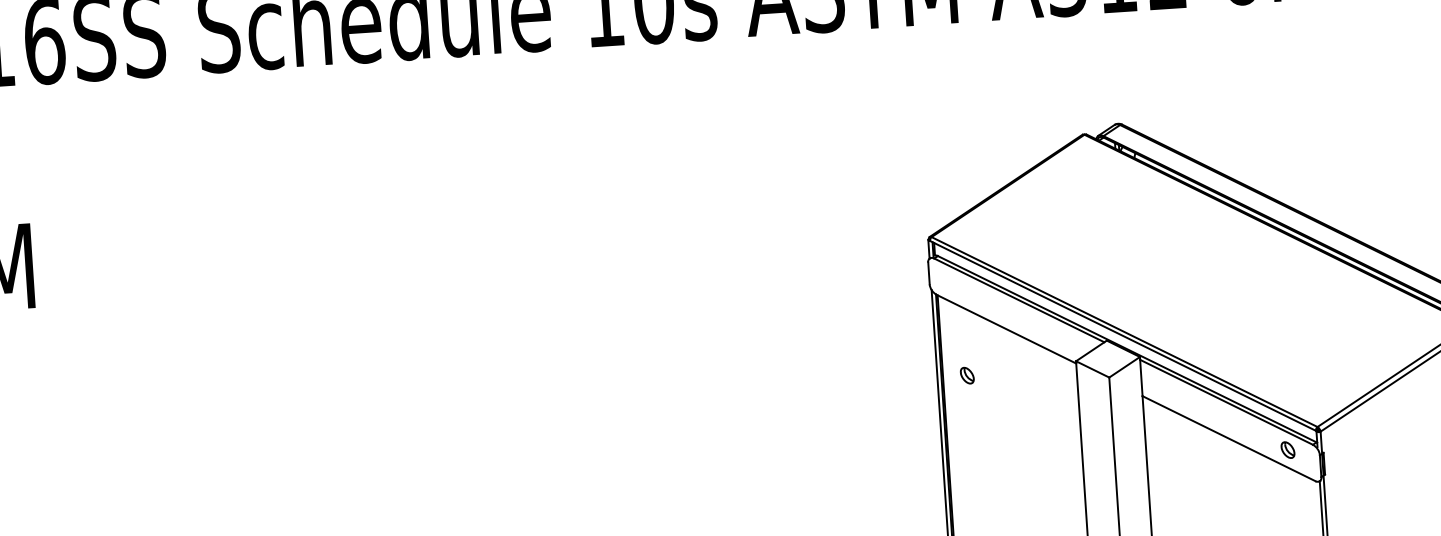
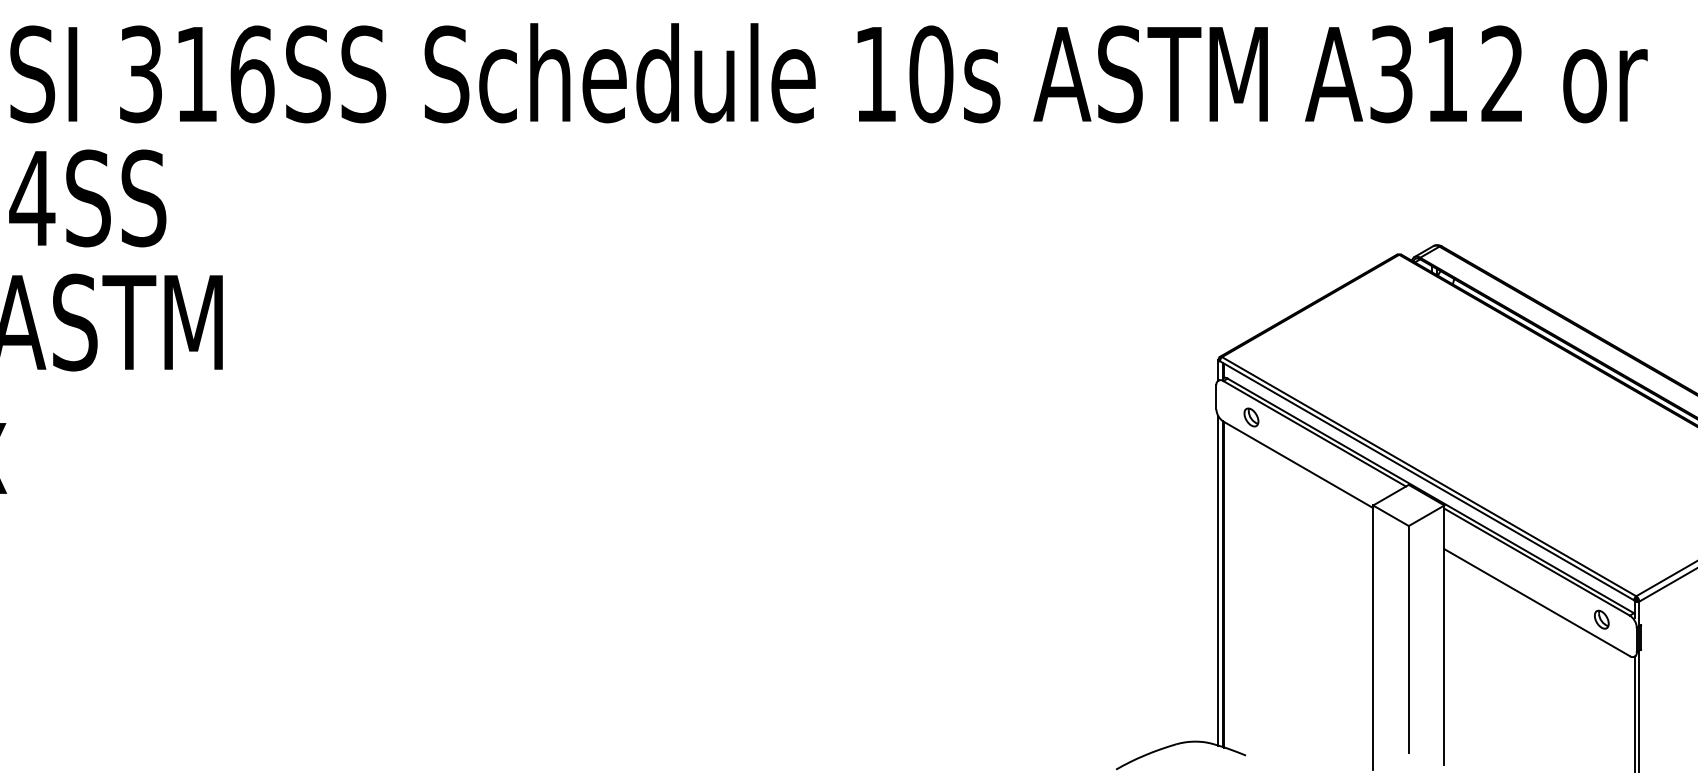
part: (967, 375) -> (1251, 417), moved

